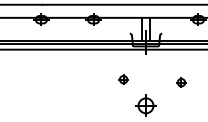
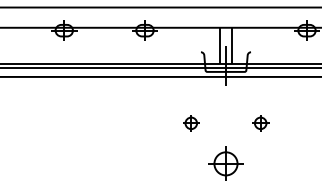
part: (181, 82) -> (260, 123), moved

